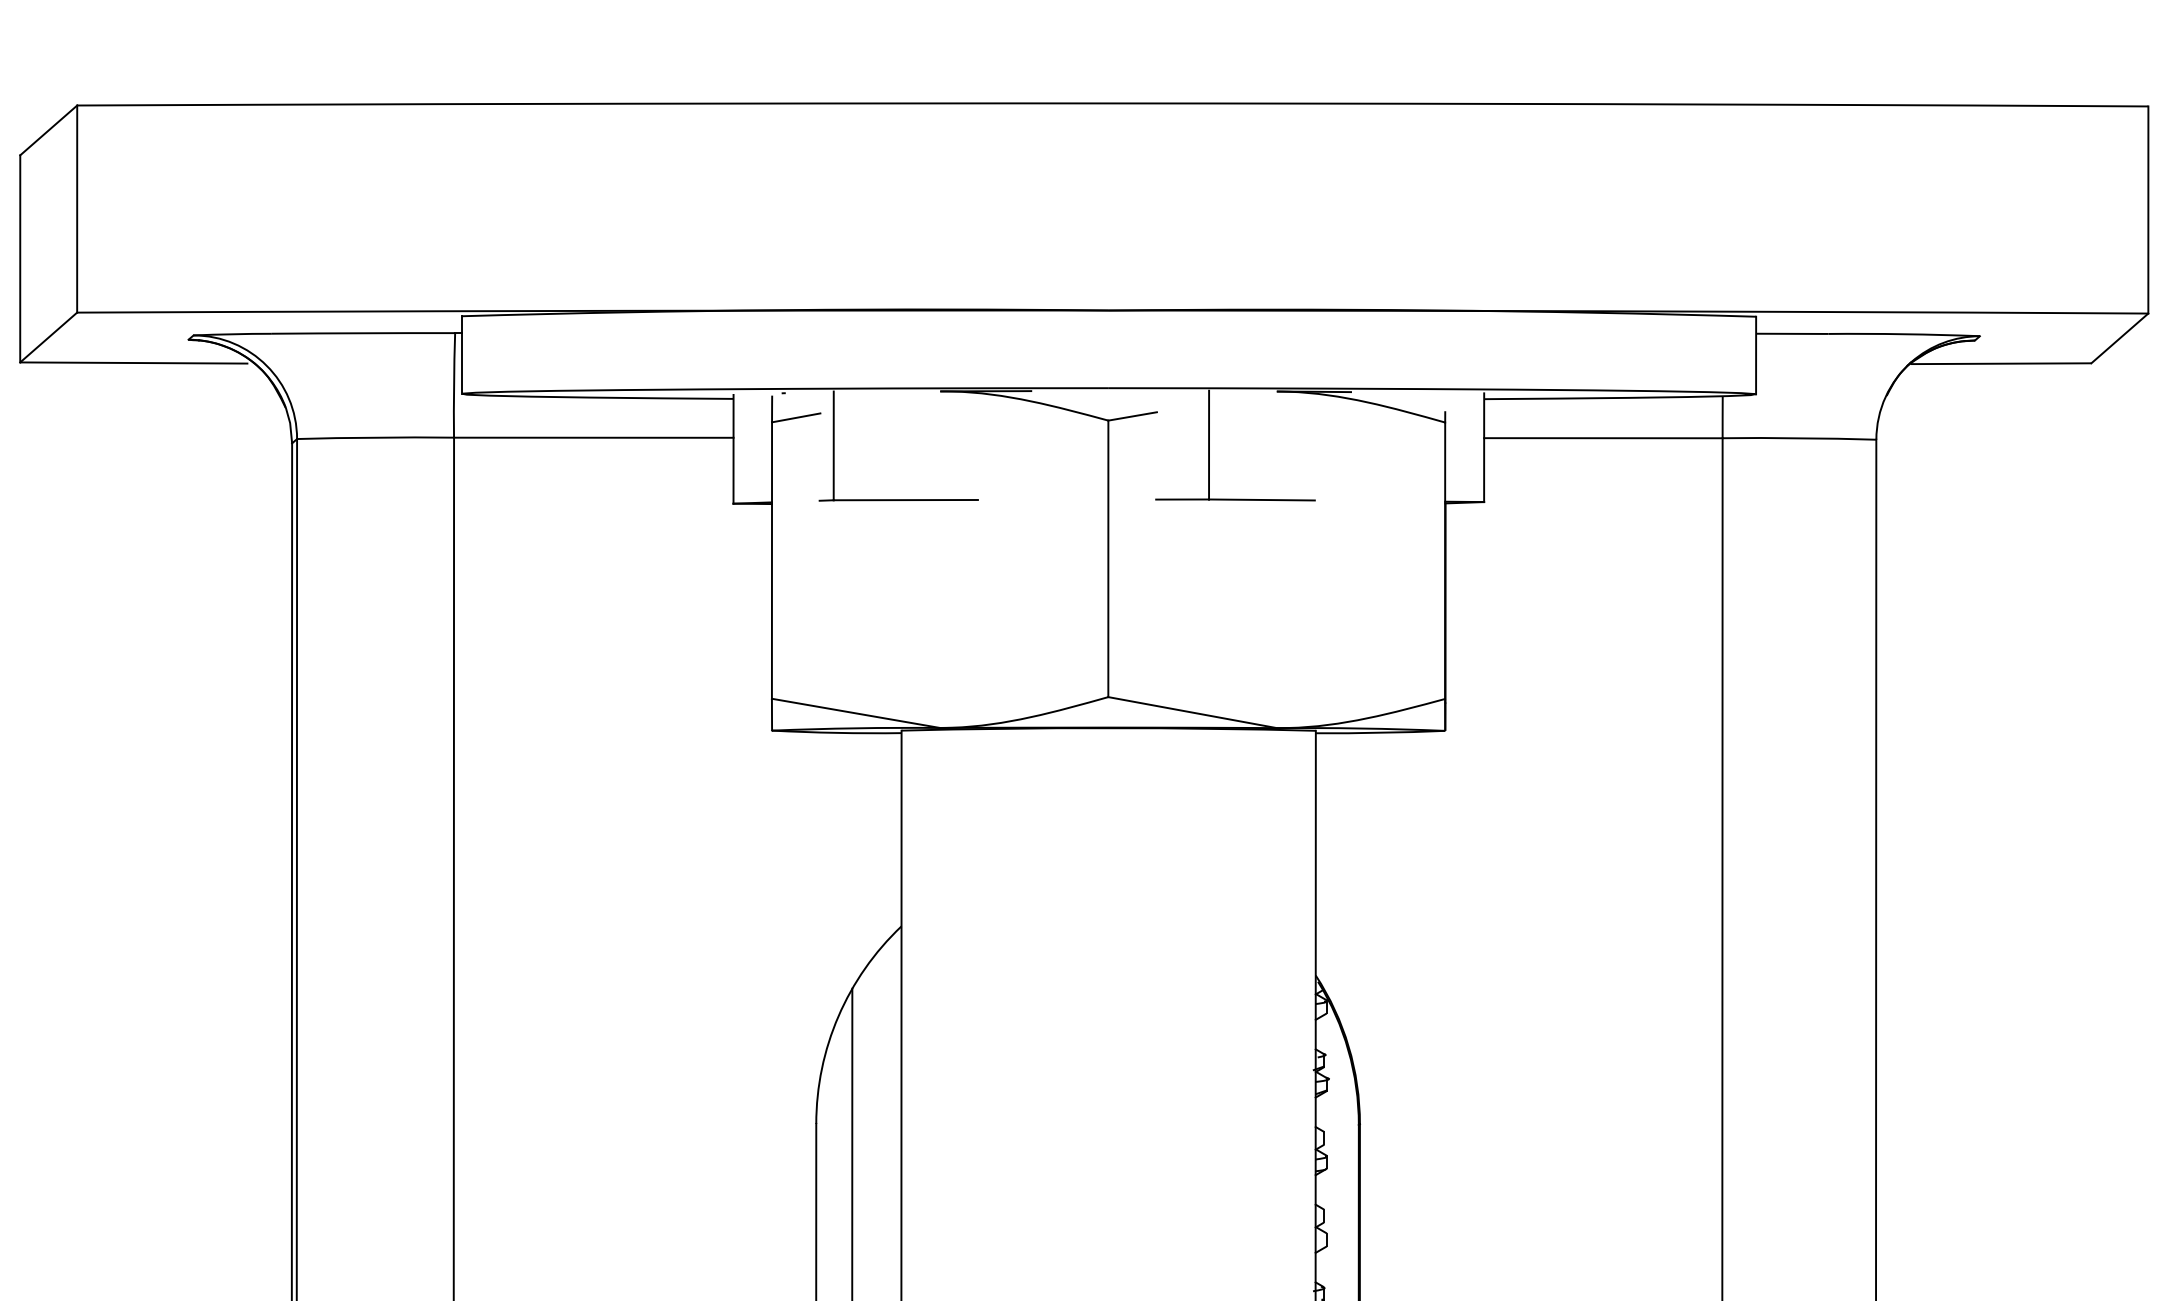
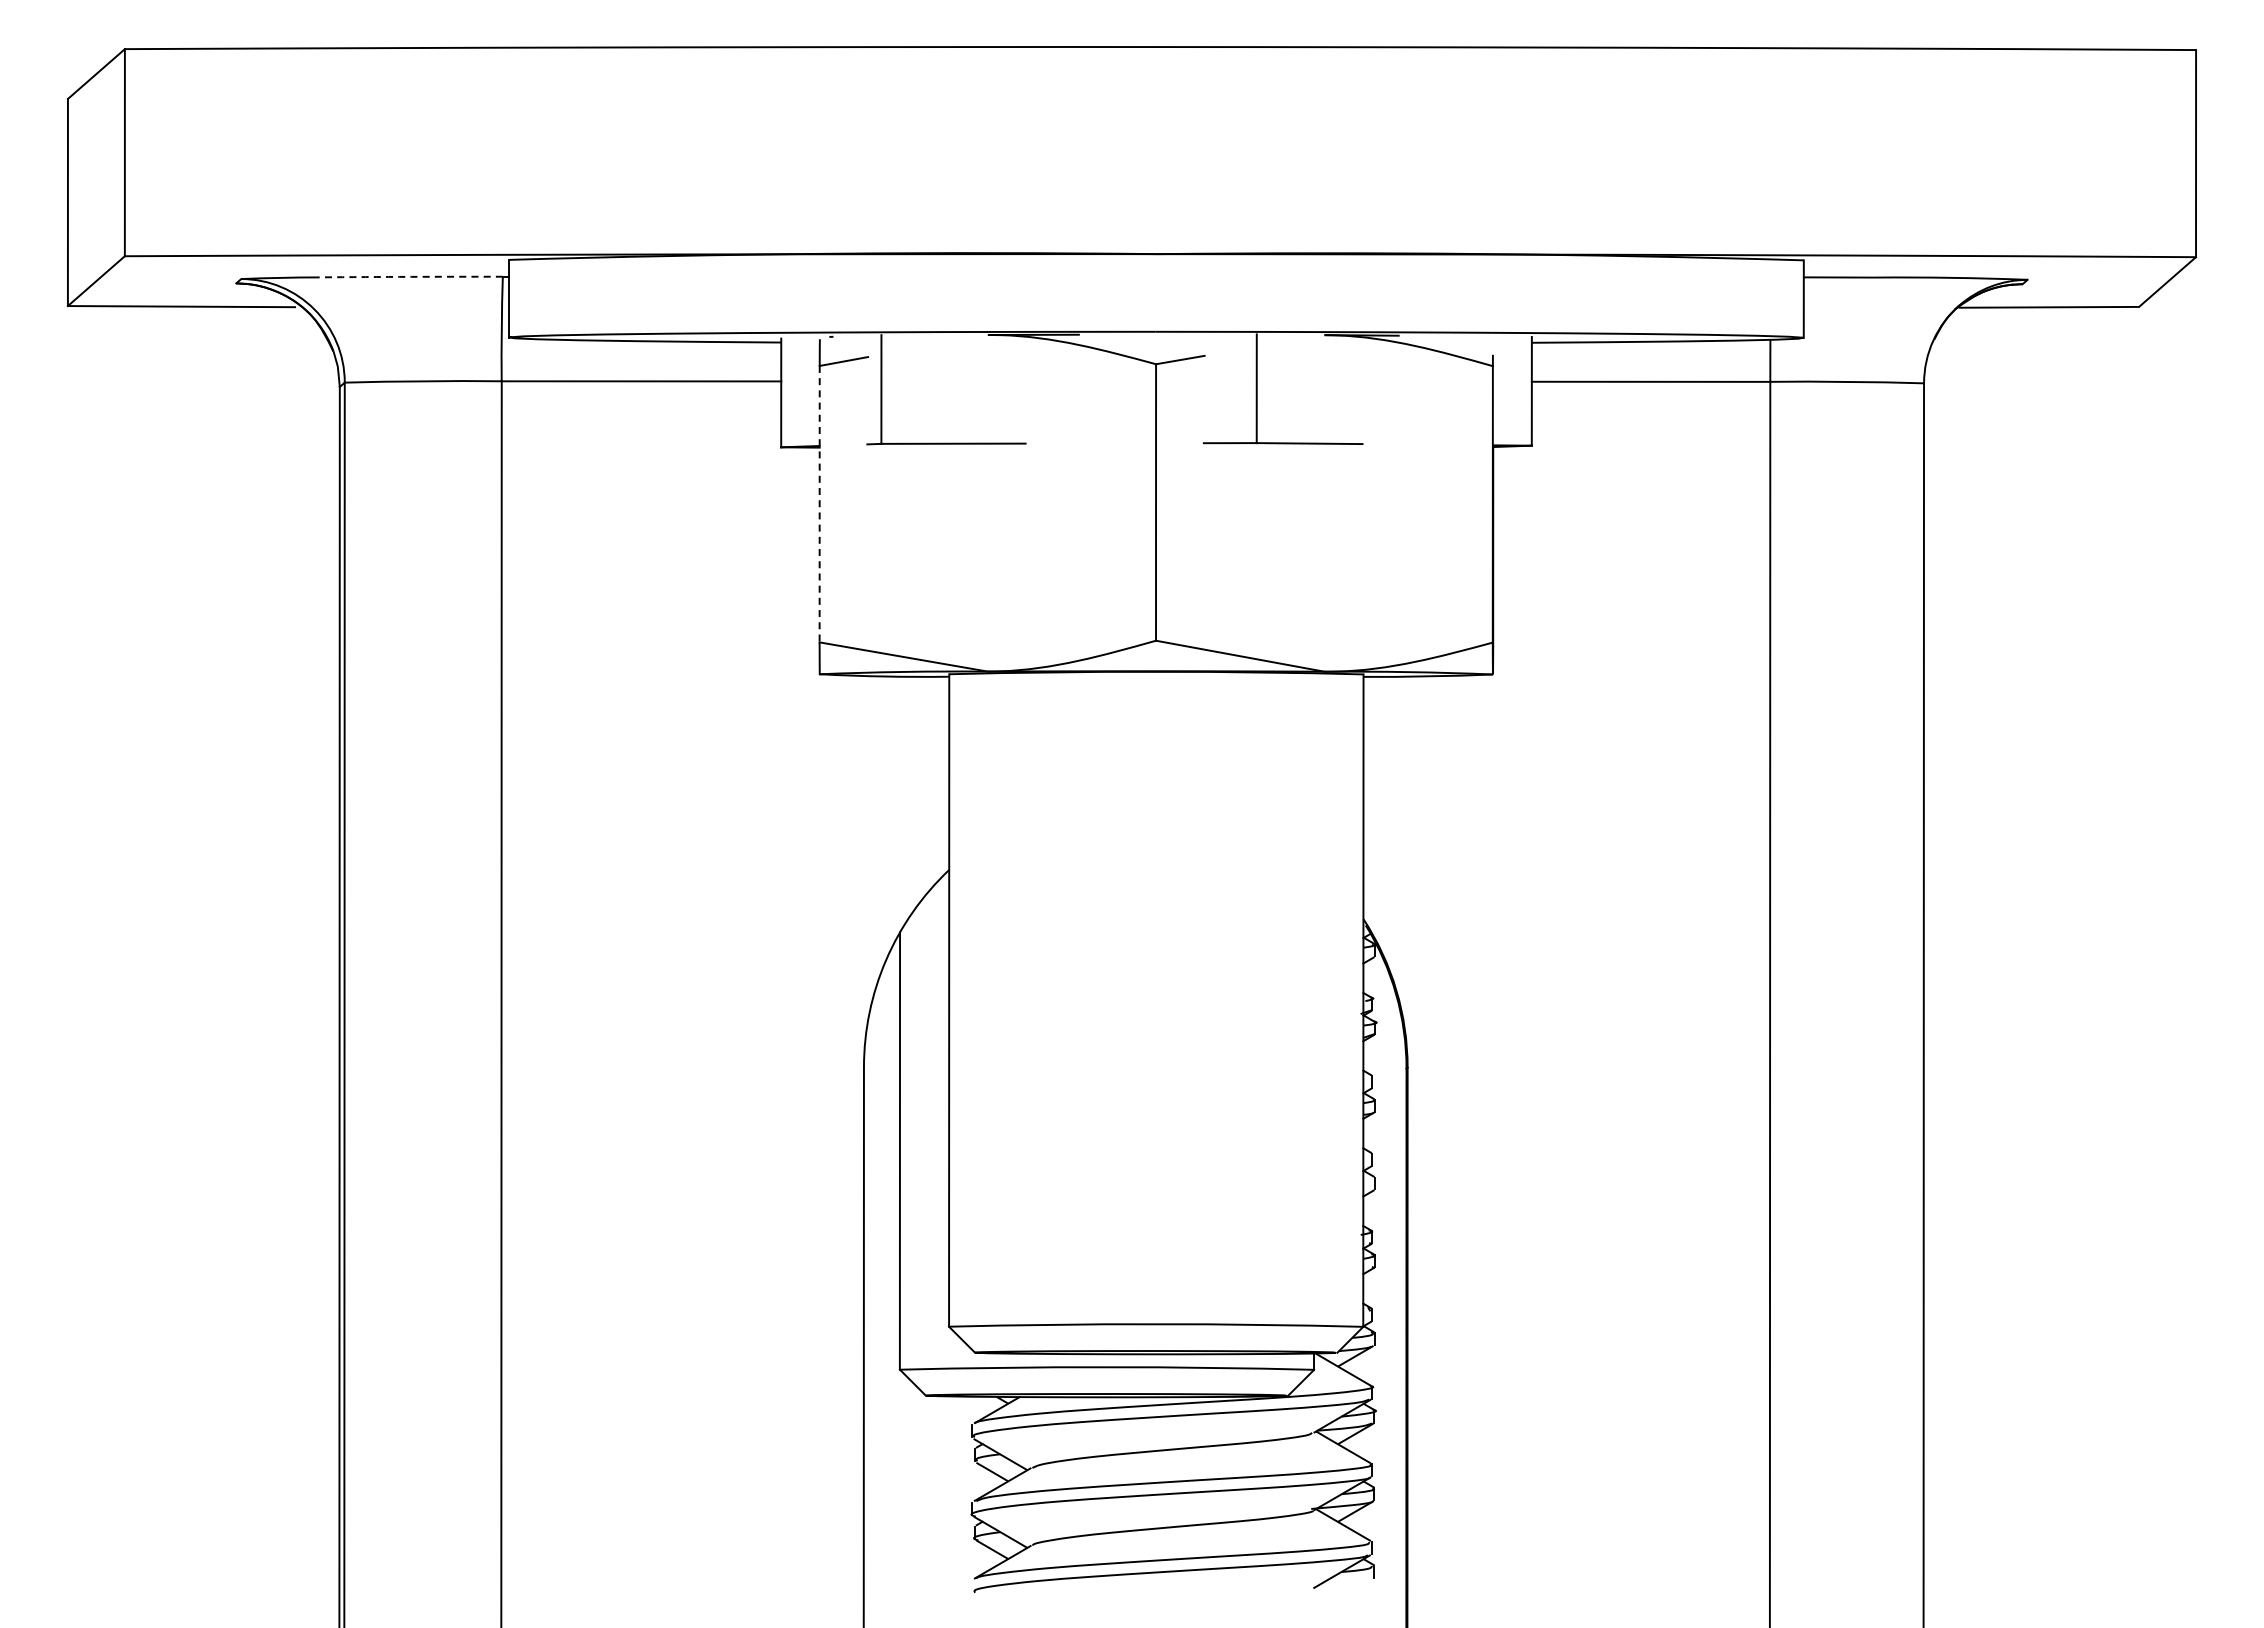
arc: (363, 332) -> (411, 276), solid -> dashed
line: (771, 560) -> (819, 504), solid -> dashed

